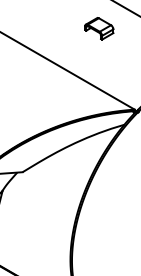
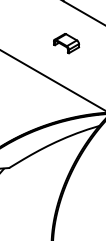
part: (99, 28) -> (66, 43), moved

